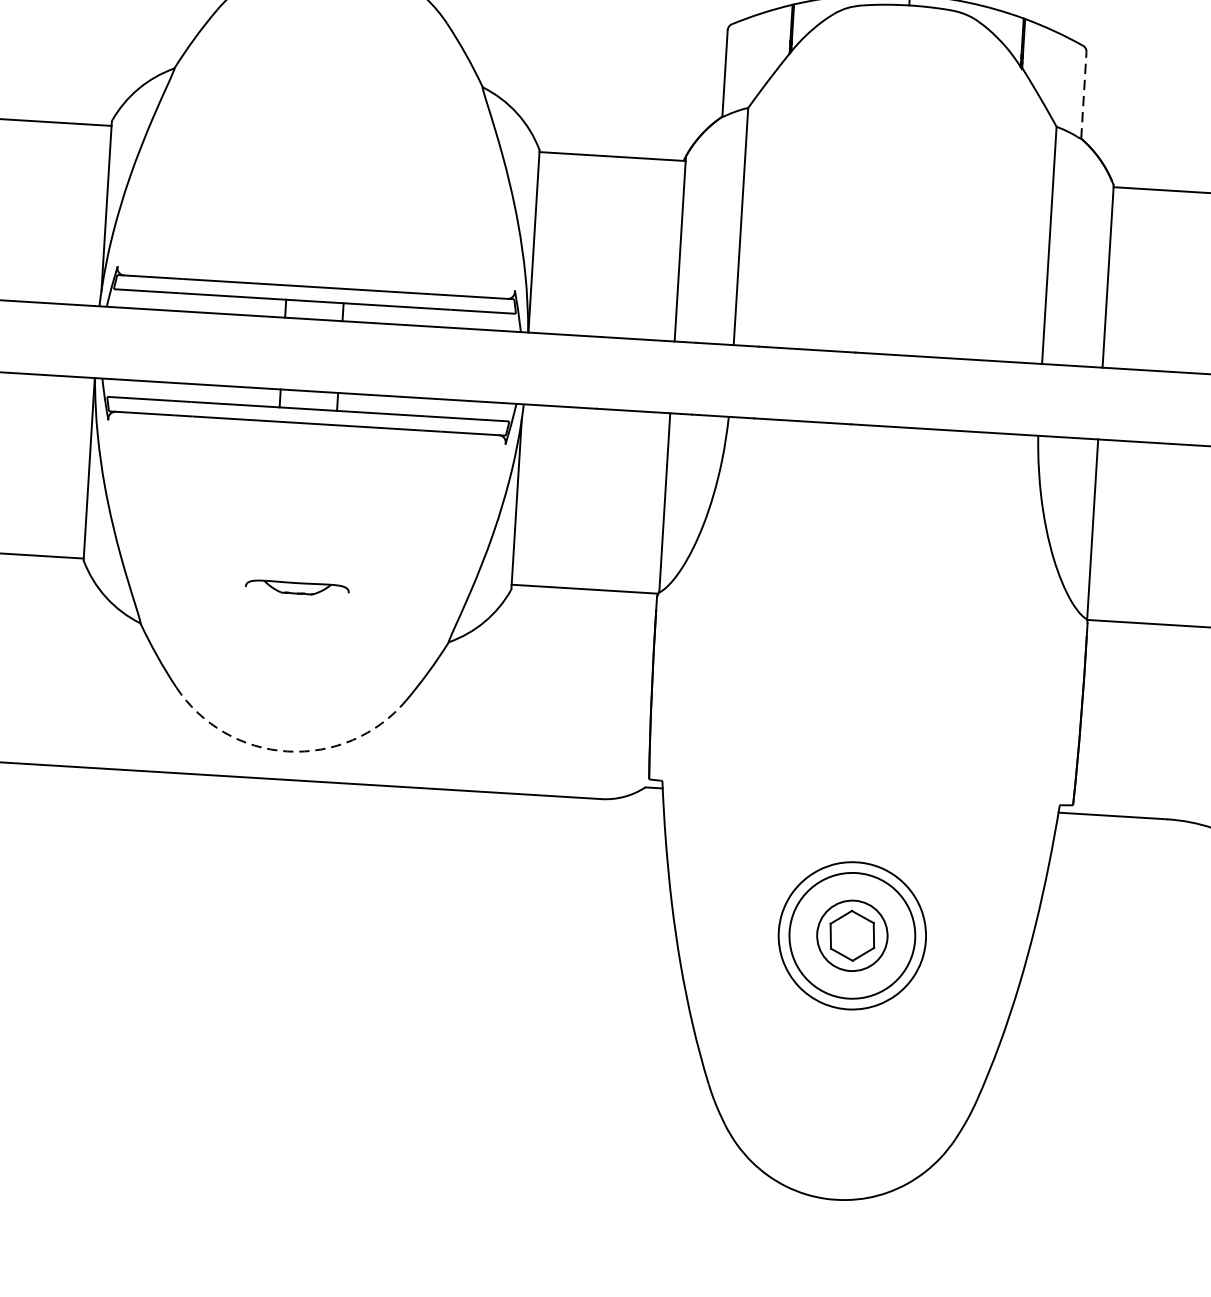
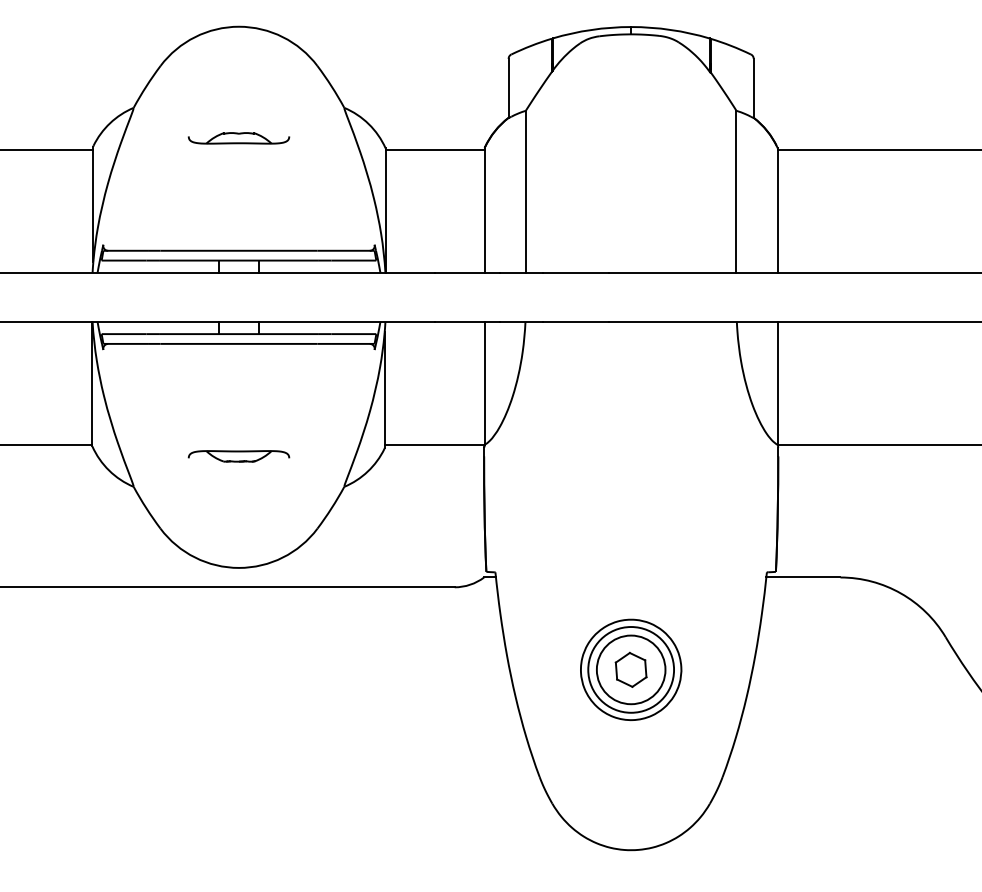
line: (1083, 94) -> (753, 87), dashed -> solid
part: (325, 122) -> (238, 138), added
part: (296, 588) -> (238, 456), size x1.43
arc: (288, 750) -> (239, 567), dashed -> solid
circle: (851, 935) -> (630, 669), size x1.43

